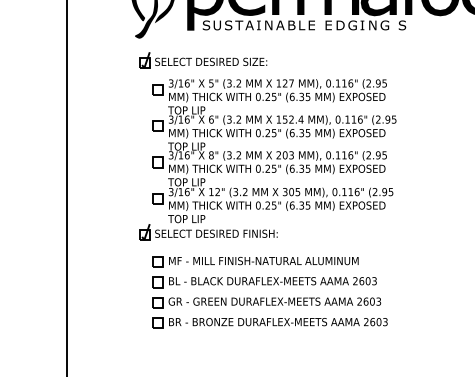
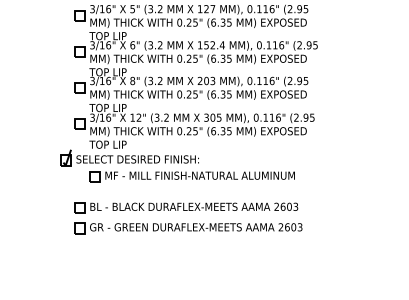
part: (255, 261) -> (191, 176), moved
part: (269, 322) -> (190, 248), removed

